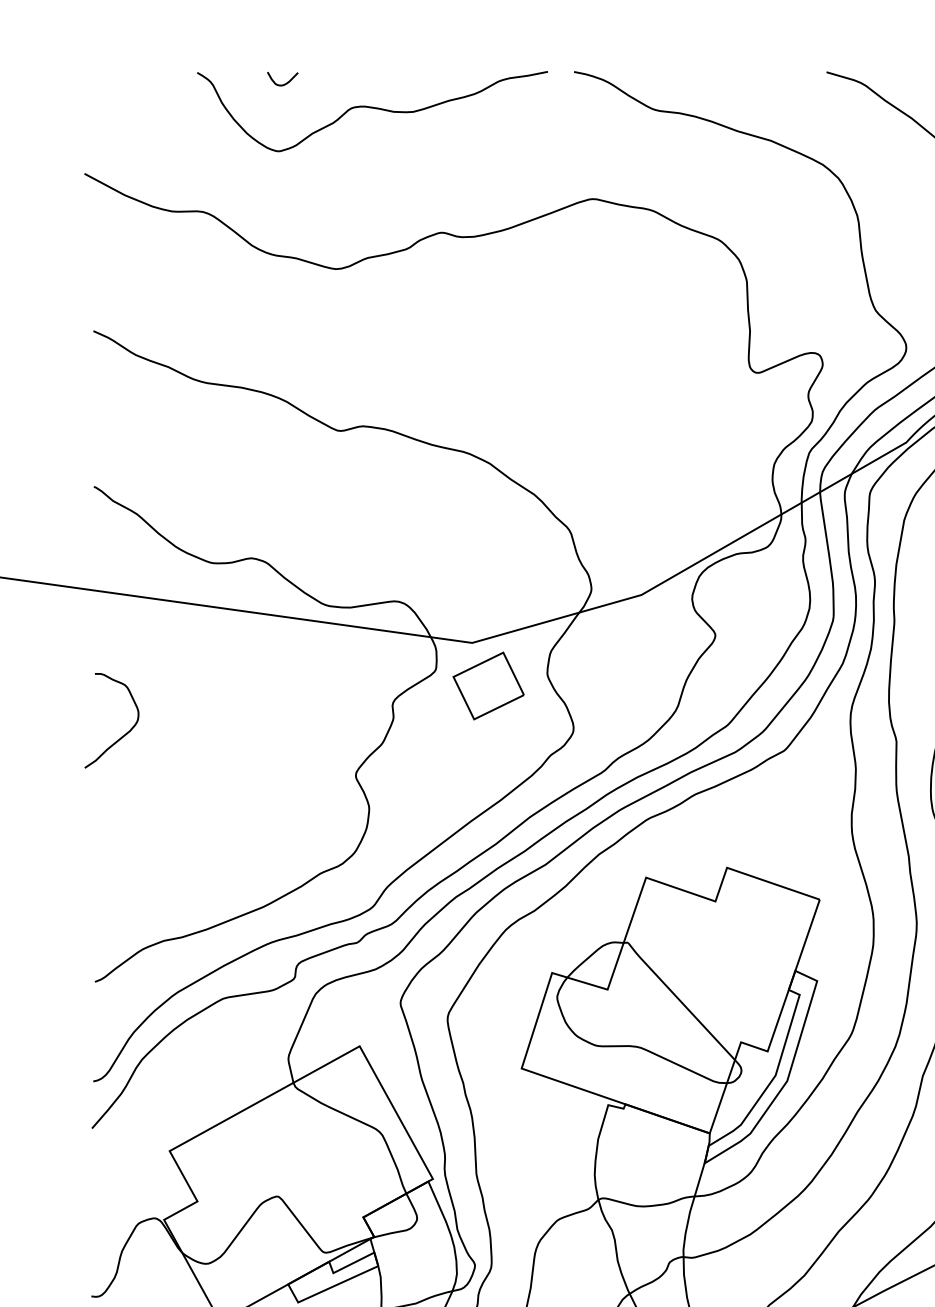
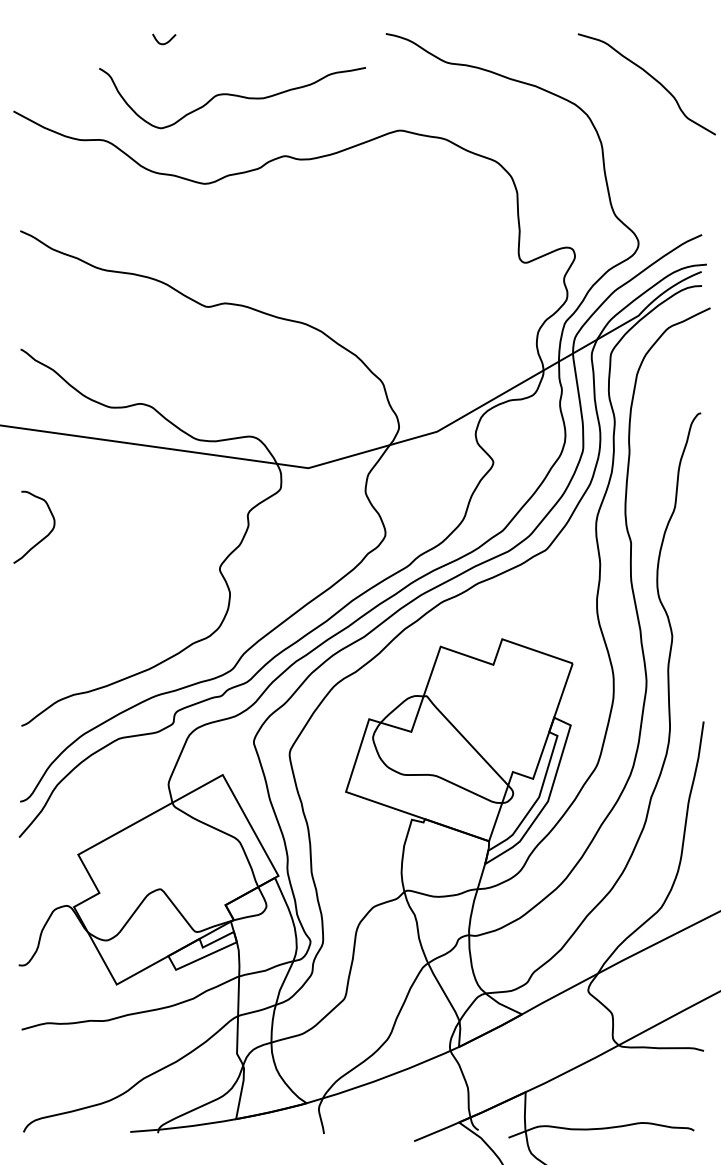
curve: (373, 109) -> (233, 96), moved
part: (488, 685) -> (320, 500), removed

